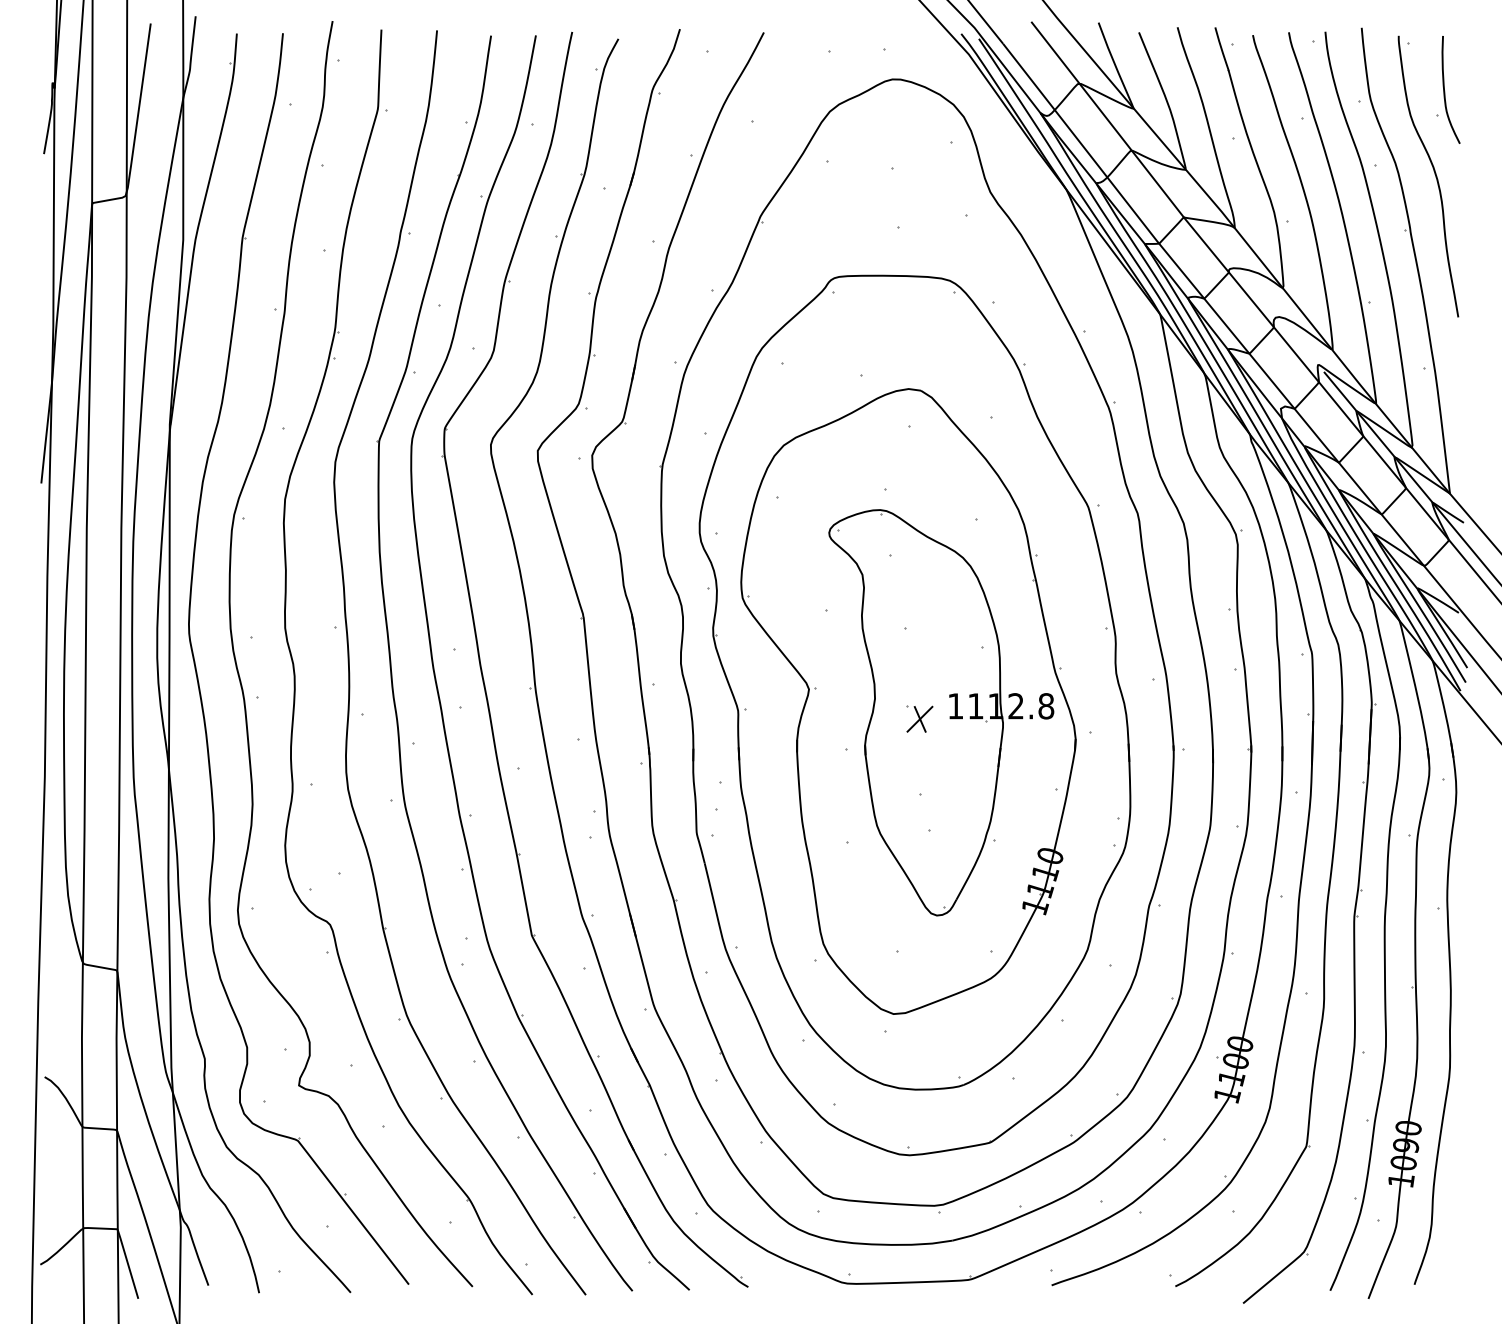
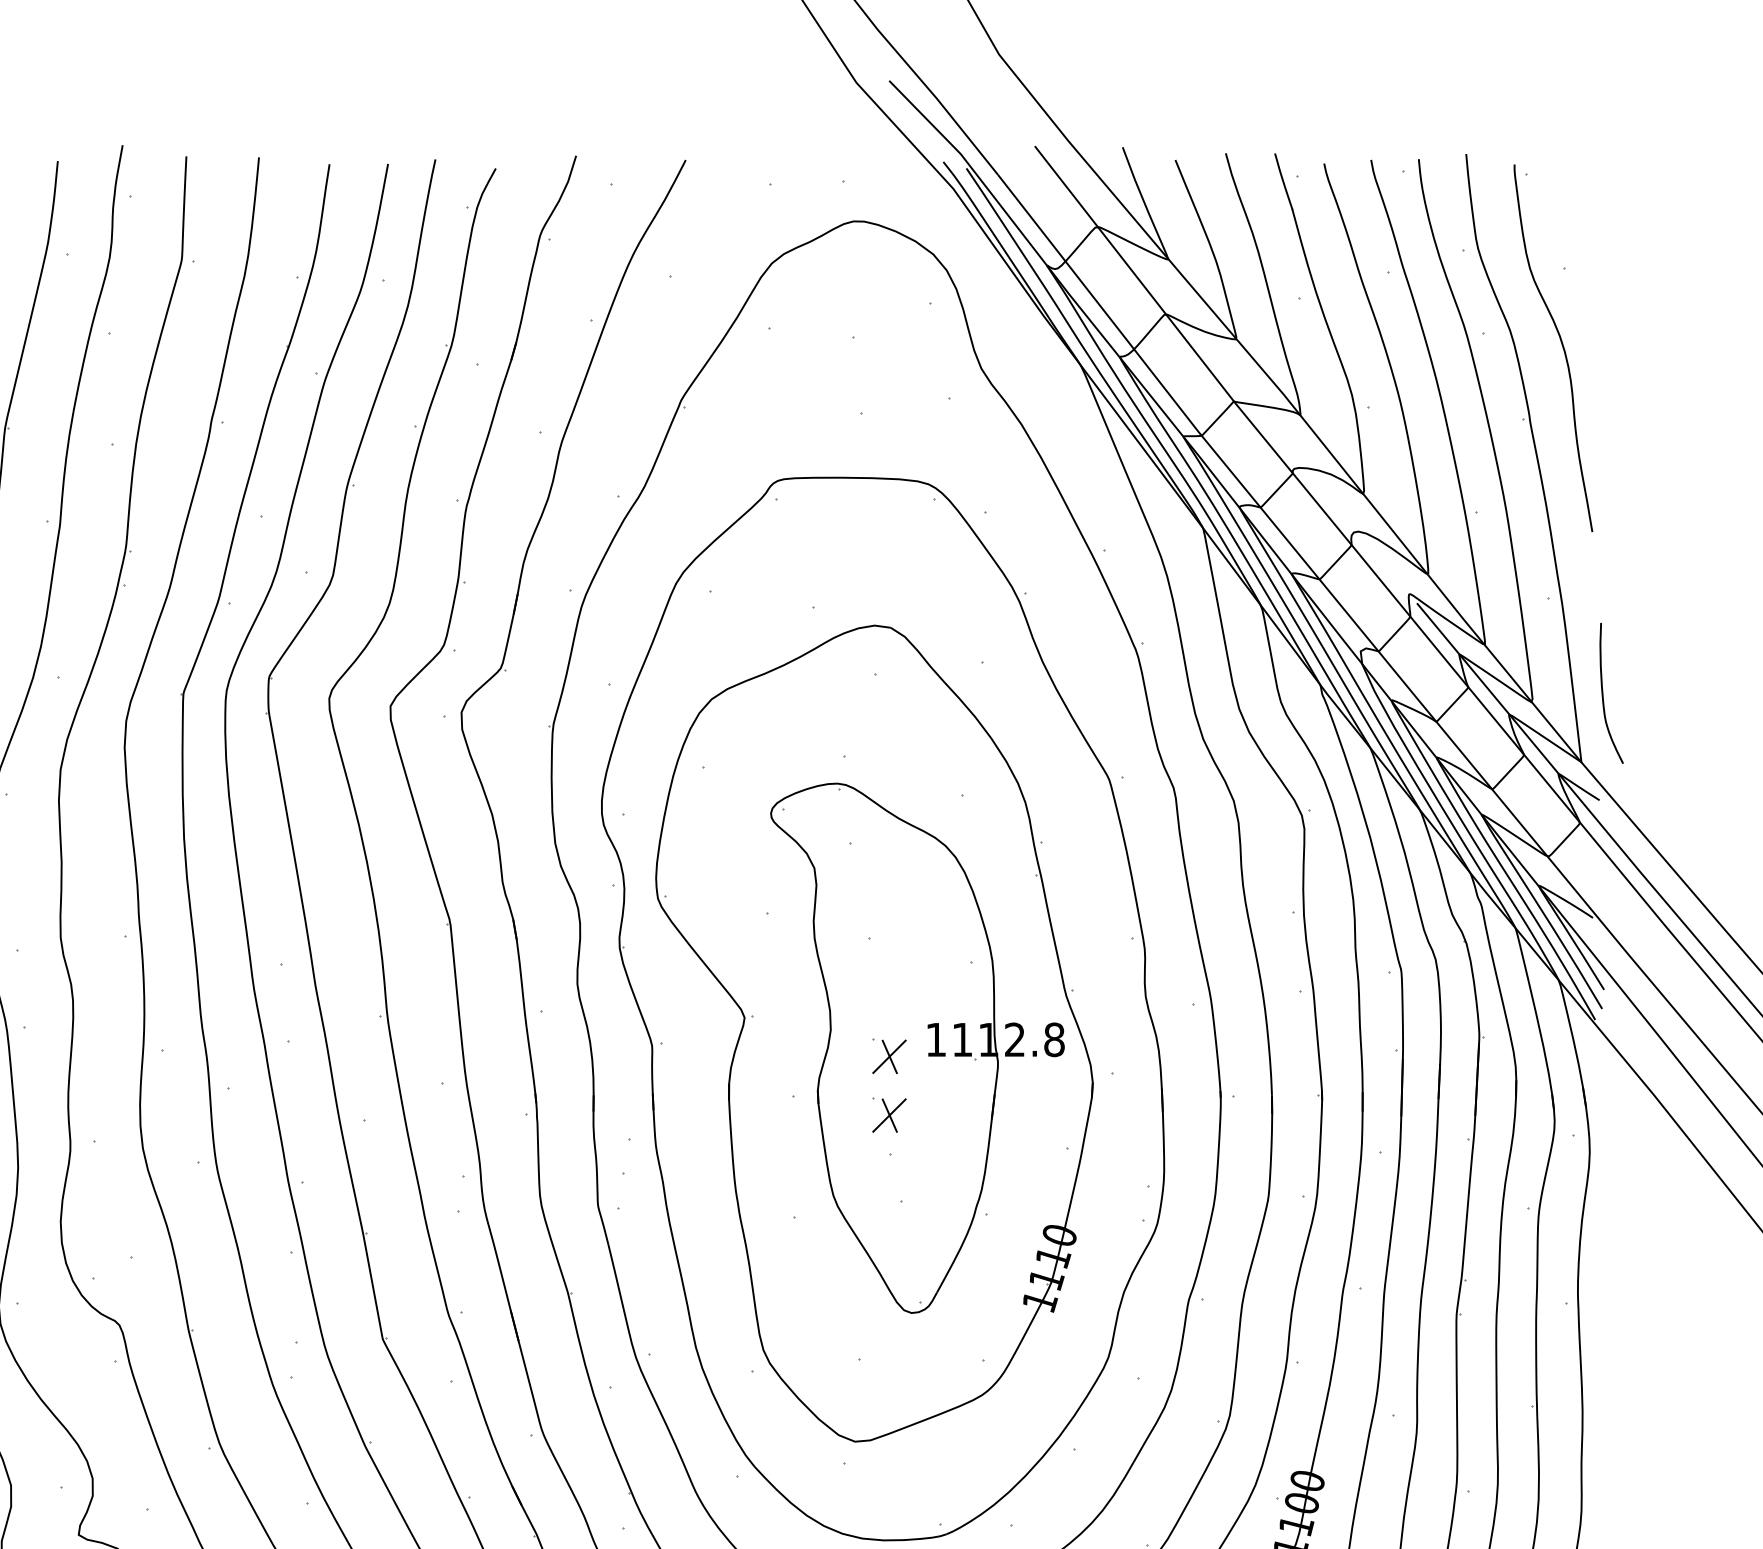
curve: (1445, 91) -> (1604, 695), moved
part: (919, 763) -> (888, 1114), added

